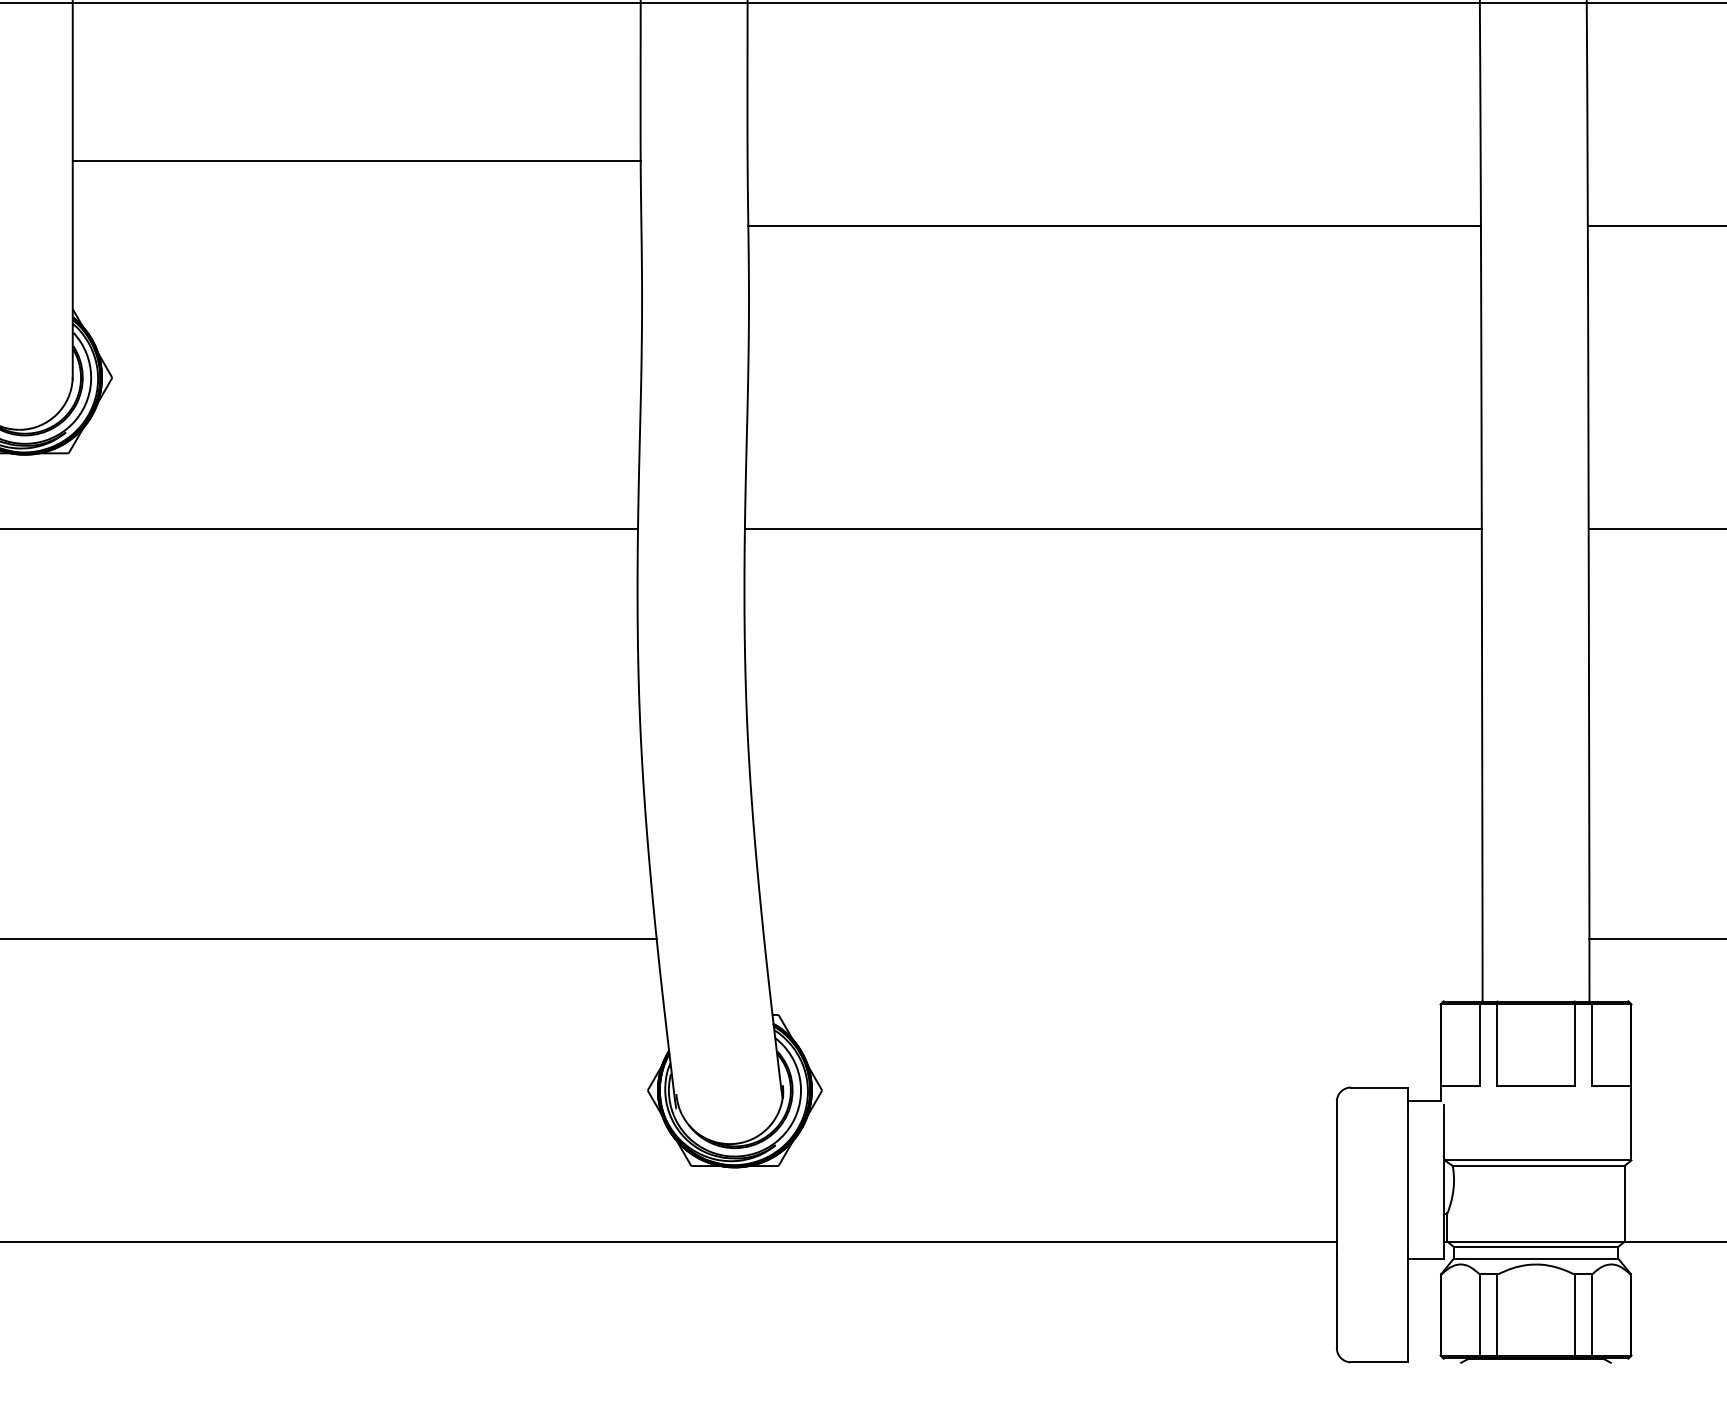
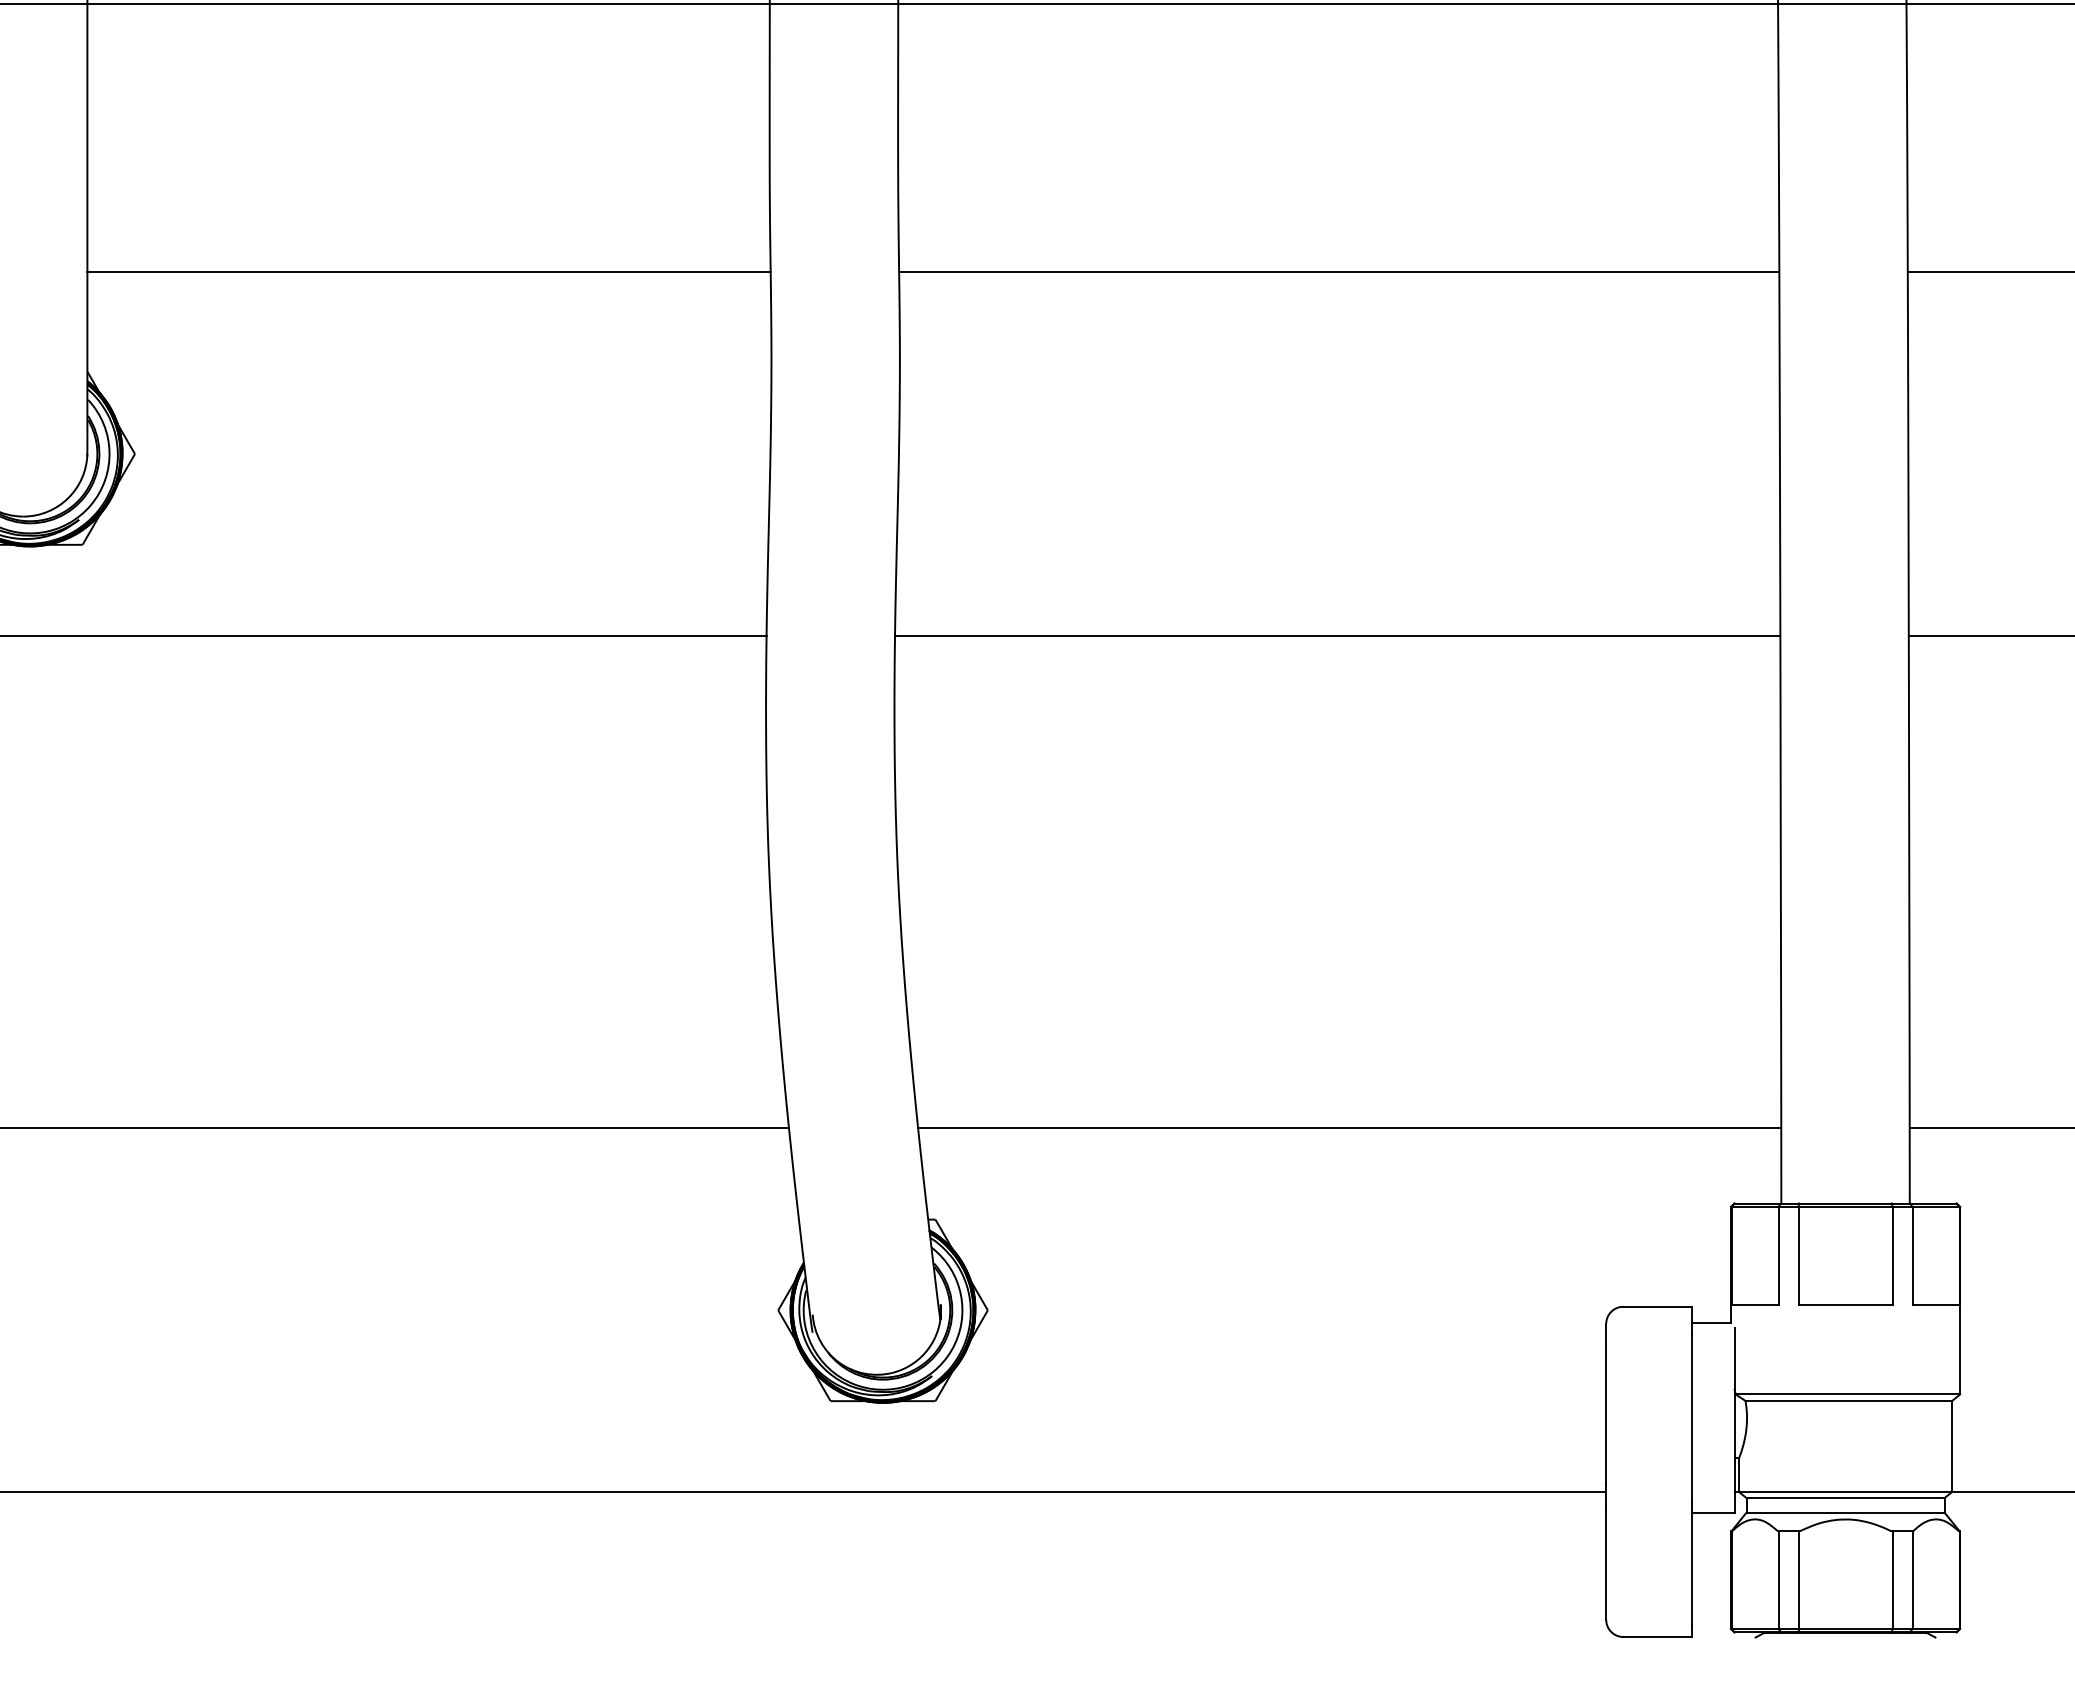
line: (356, 161) -> (428, 272), moved
line: (1123, 939) -> (1349, 1128), added

